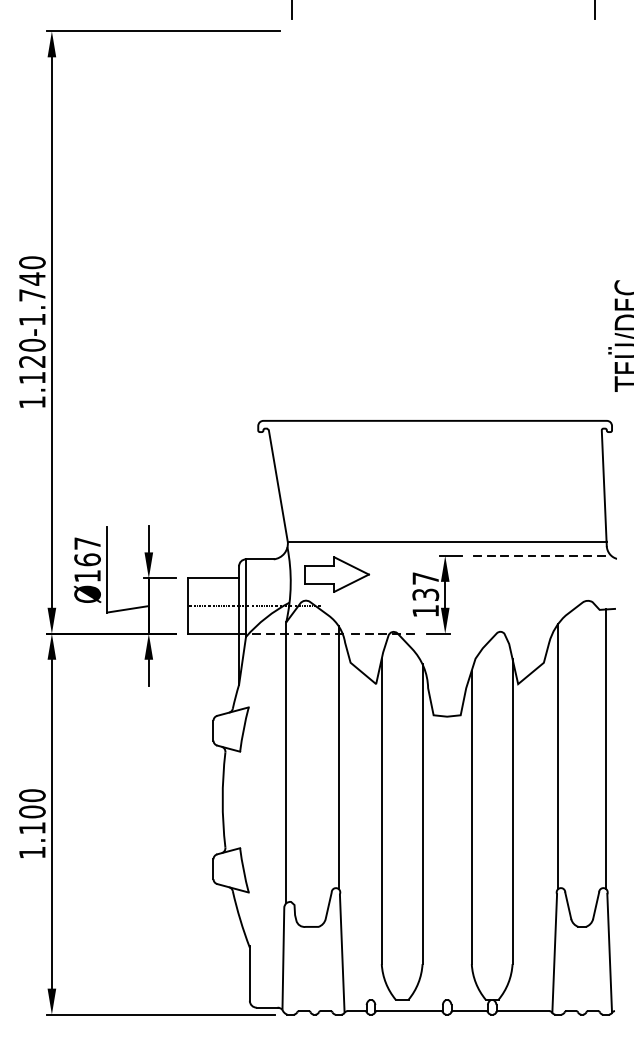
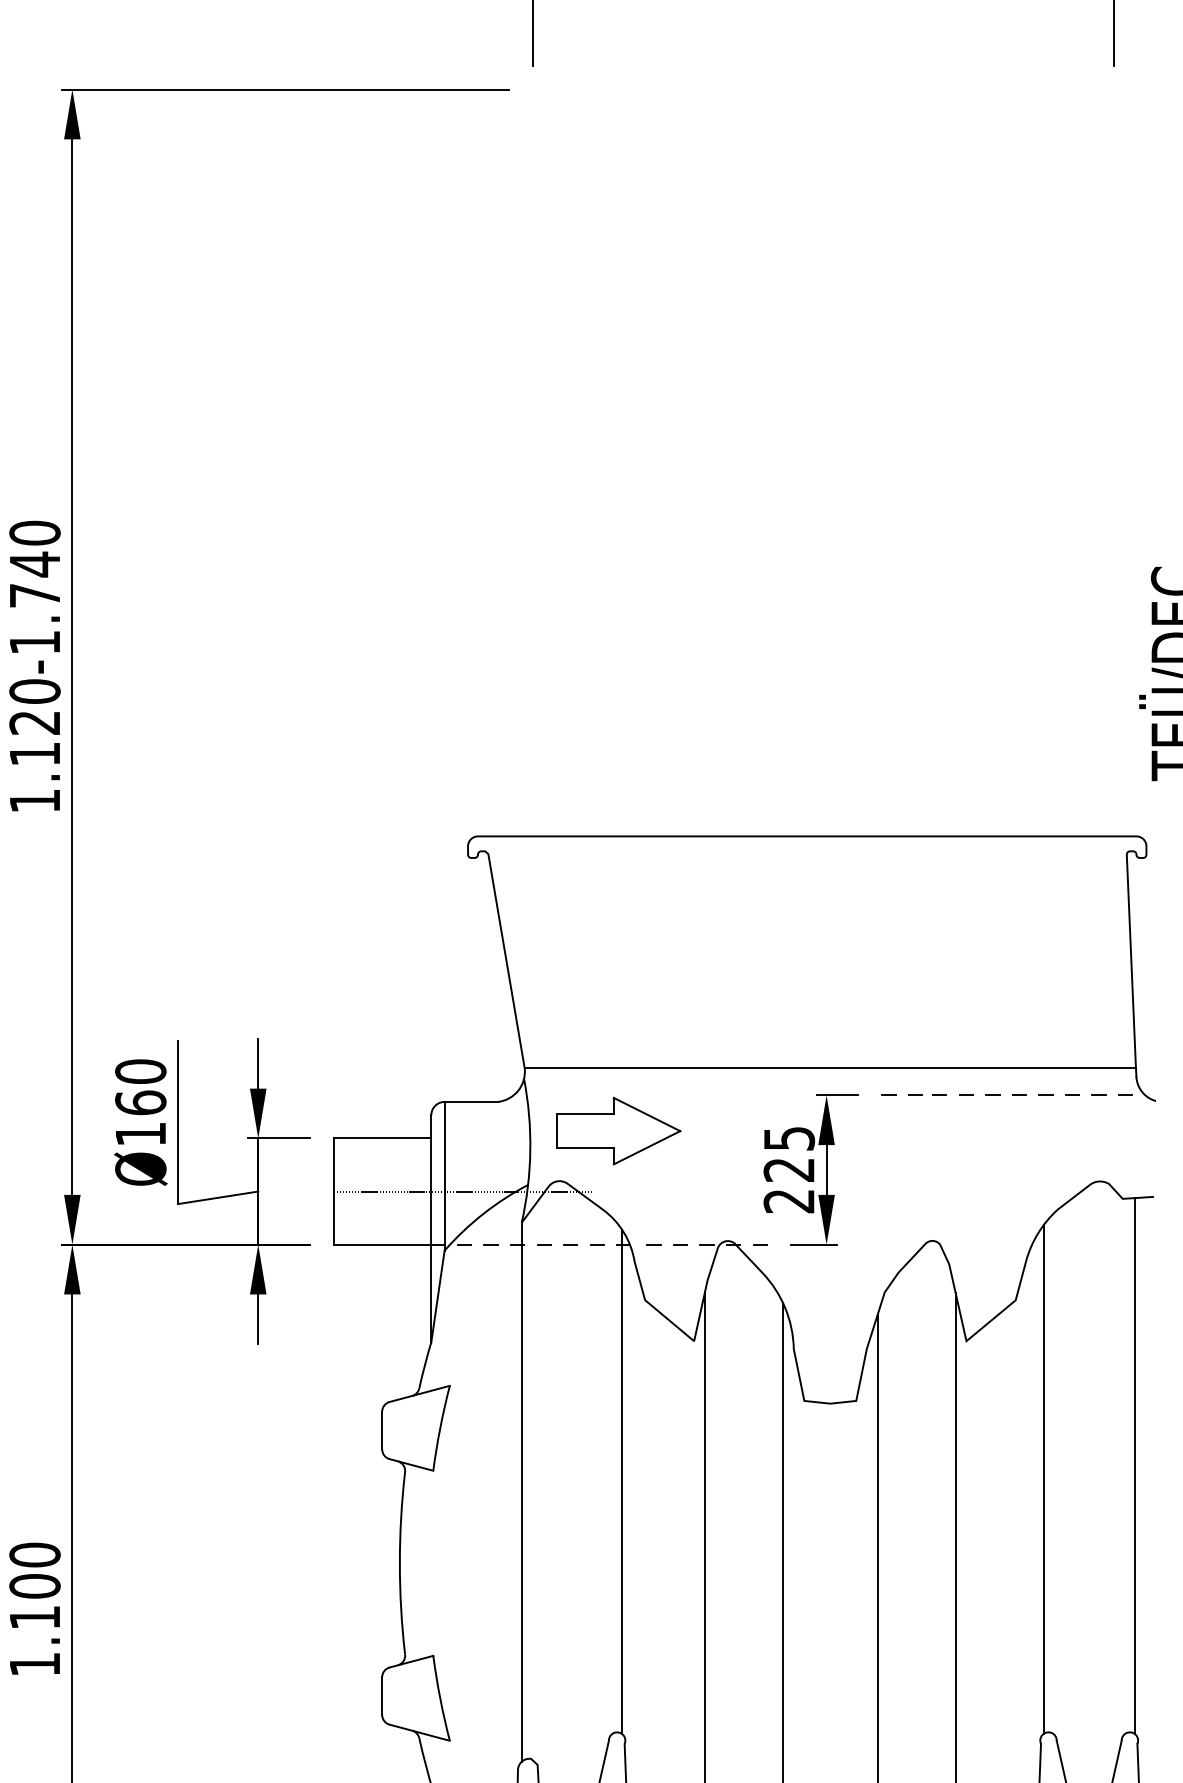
text: (87, 543) -> (140, 1071), Ø167 -> Ø160
text: (425, 594) -> (788, 1169), 137 -> 225

